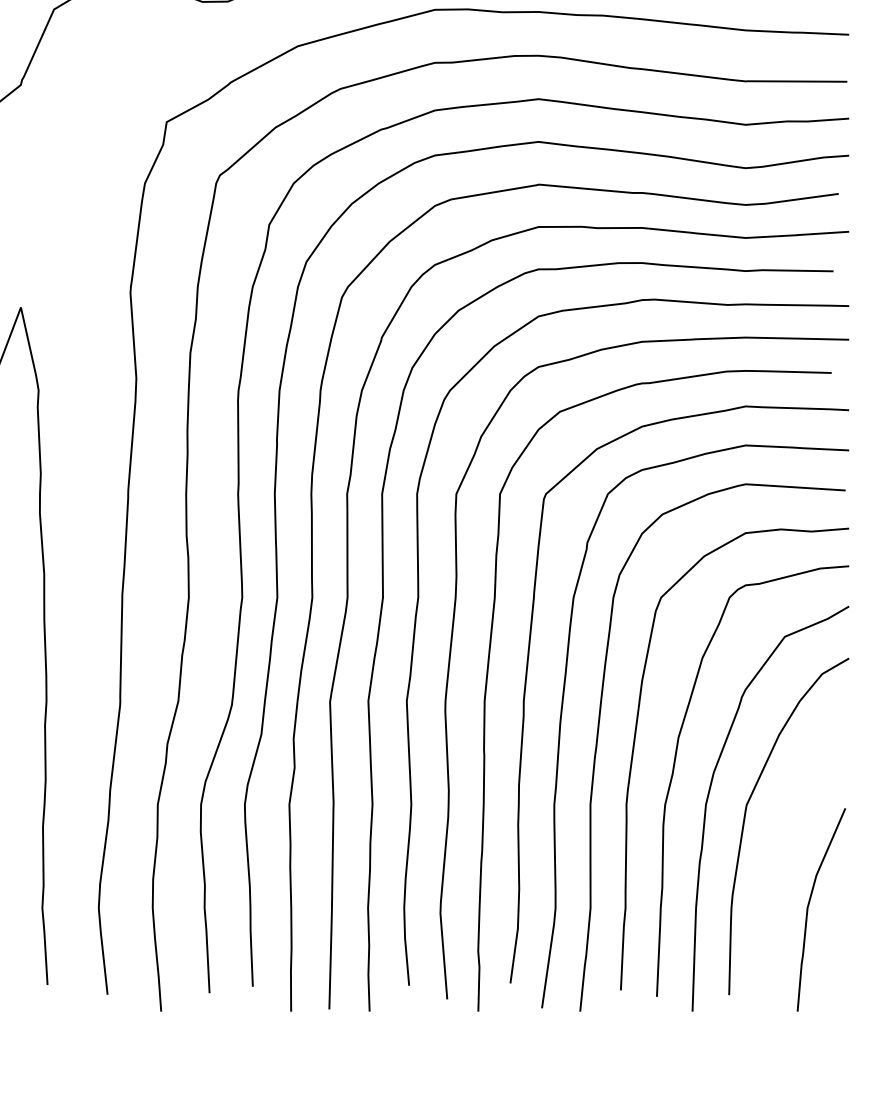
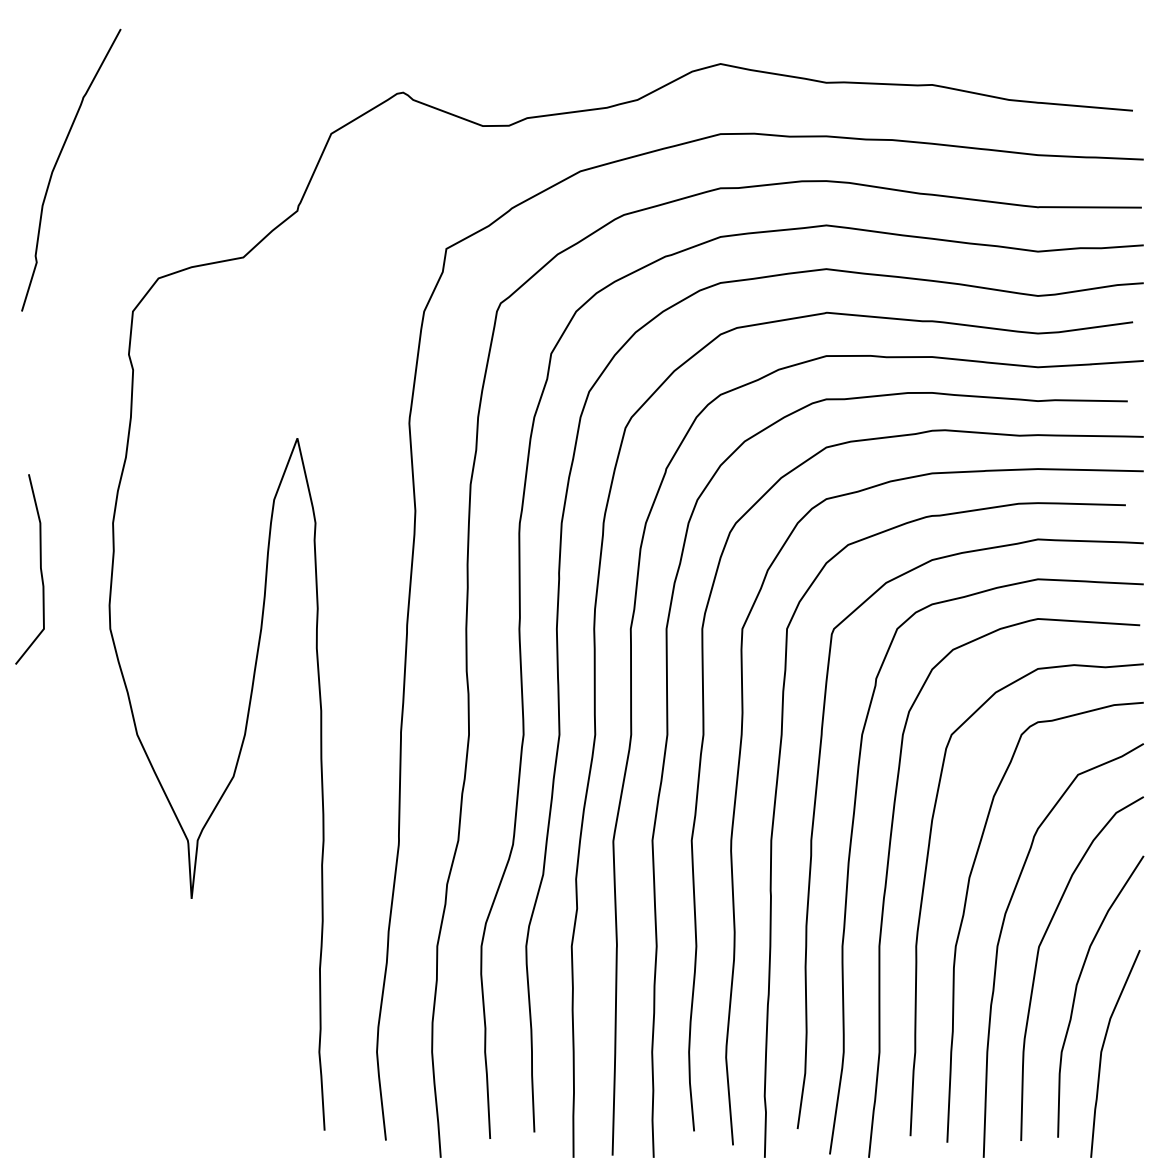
curve: (783, 850) -> (1076, 993), added

